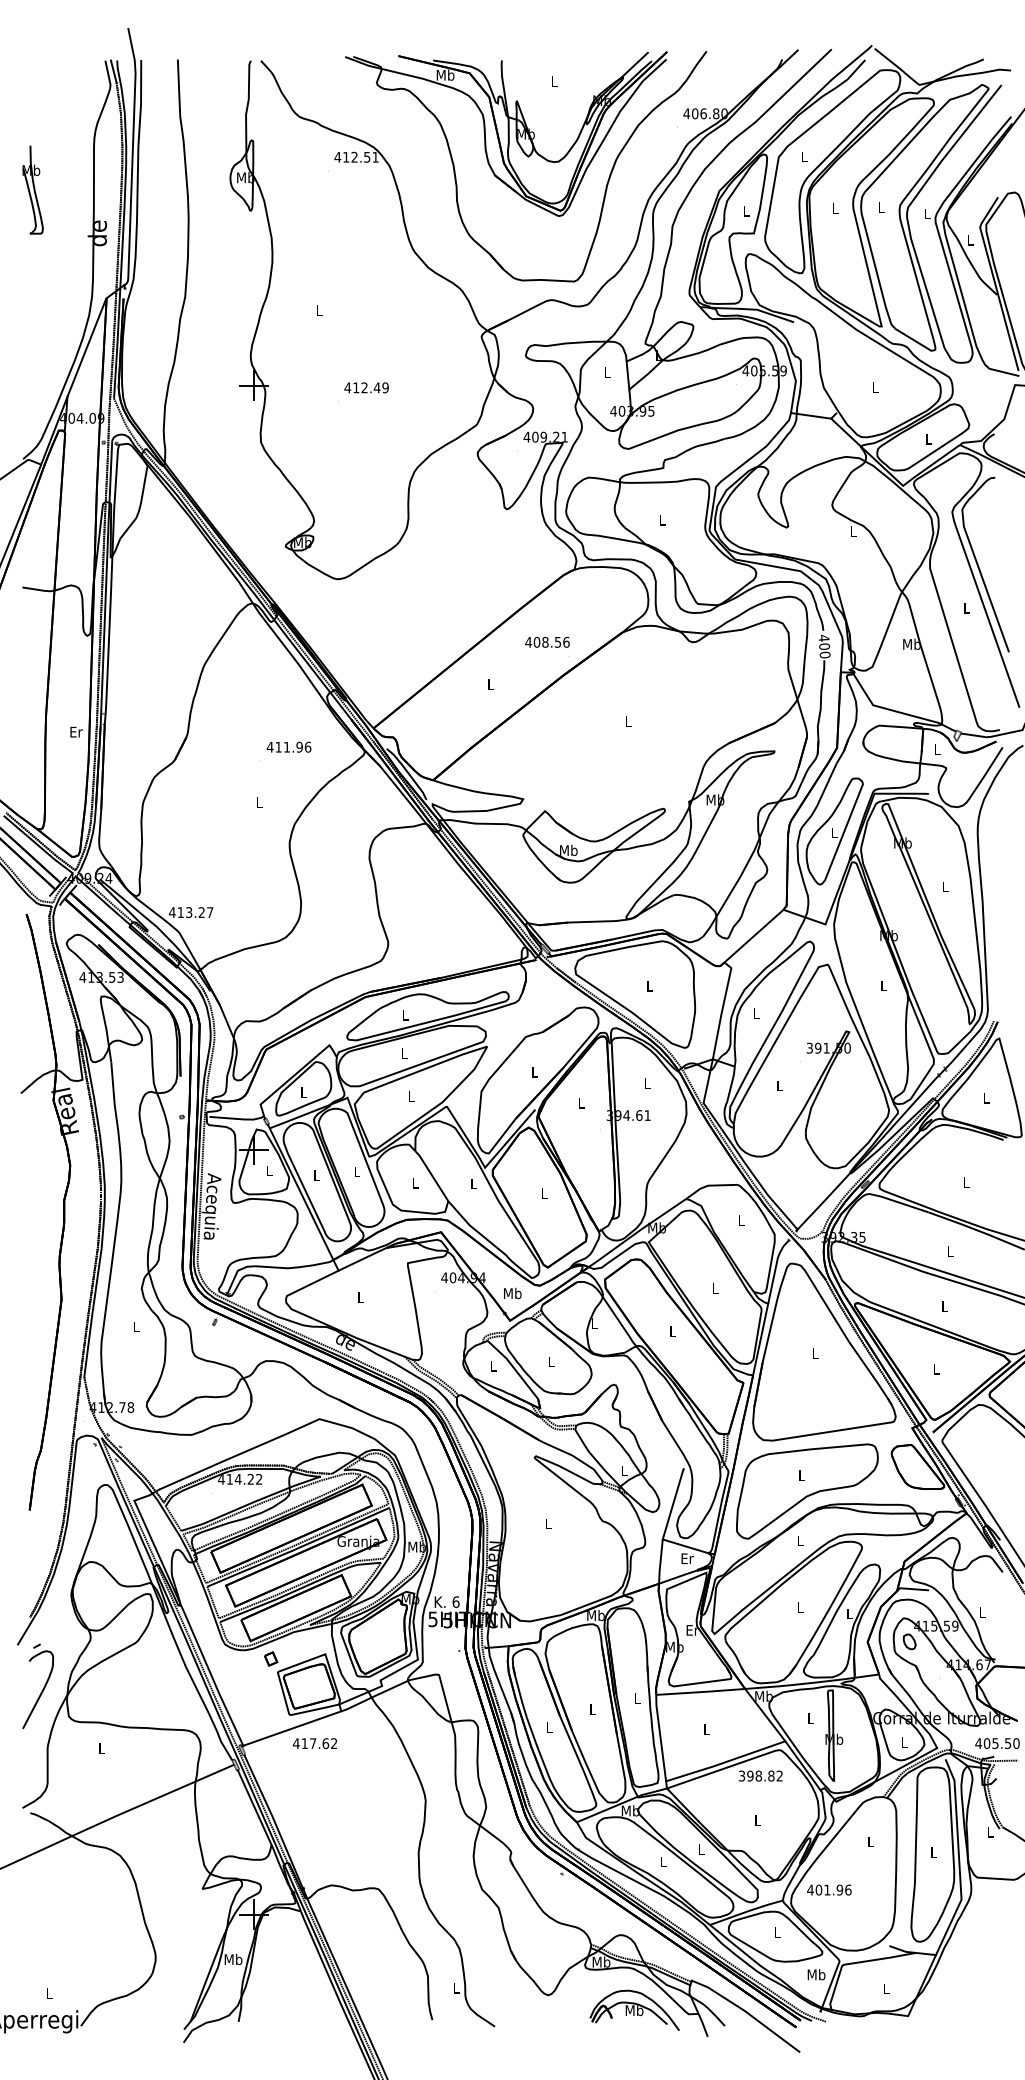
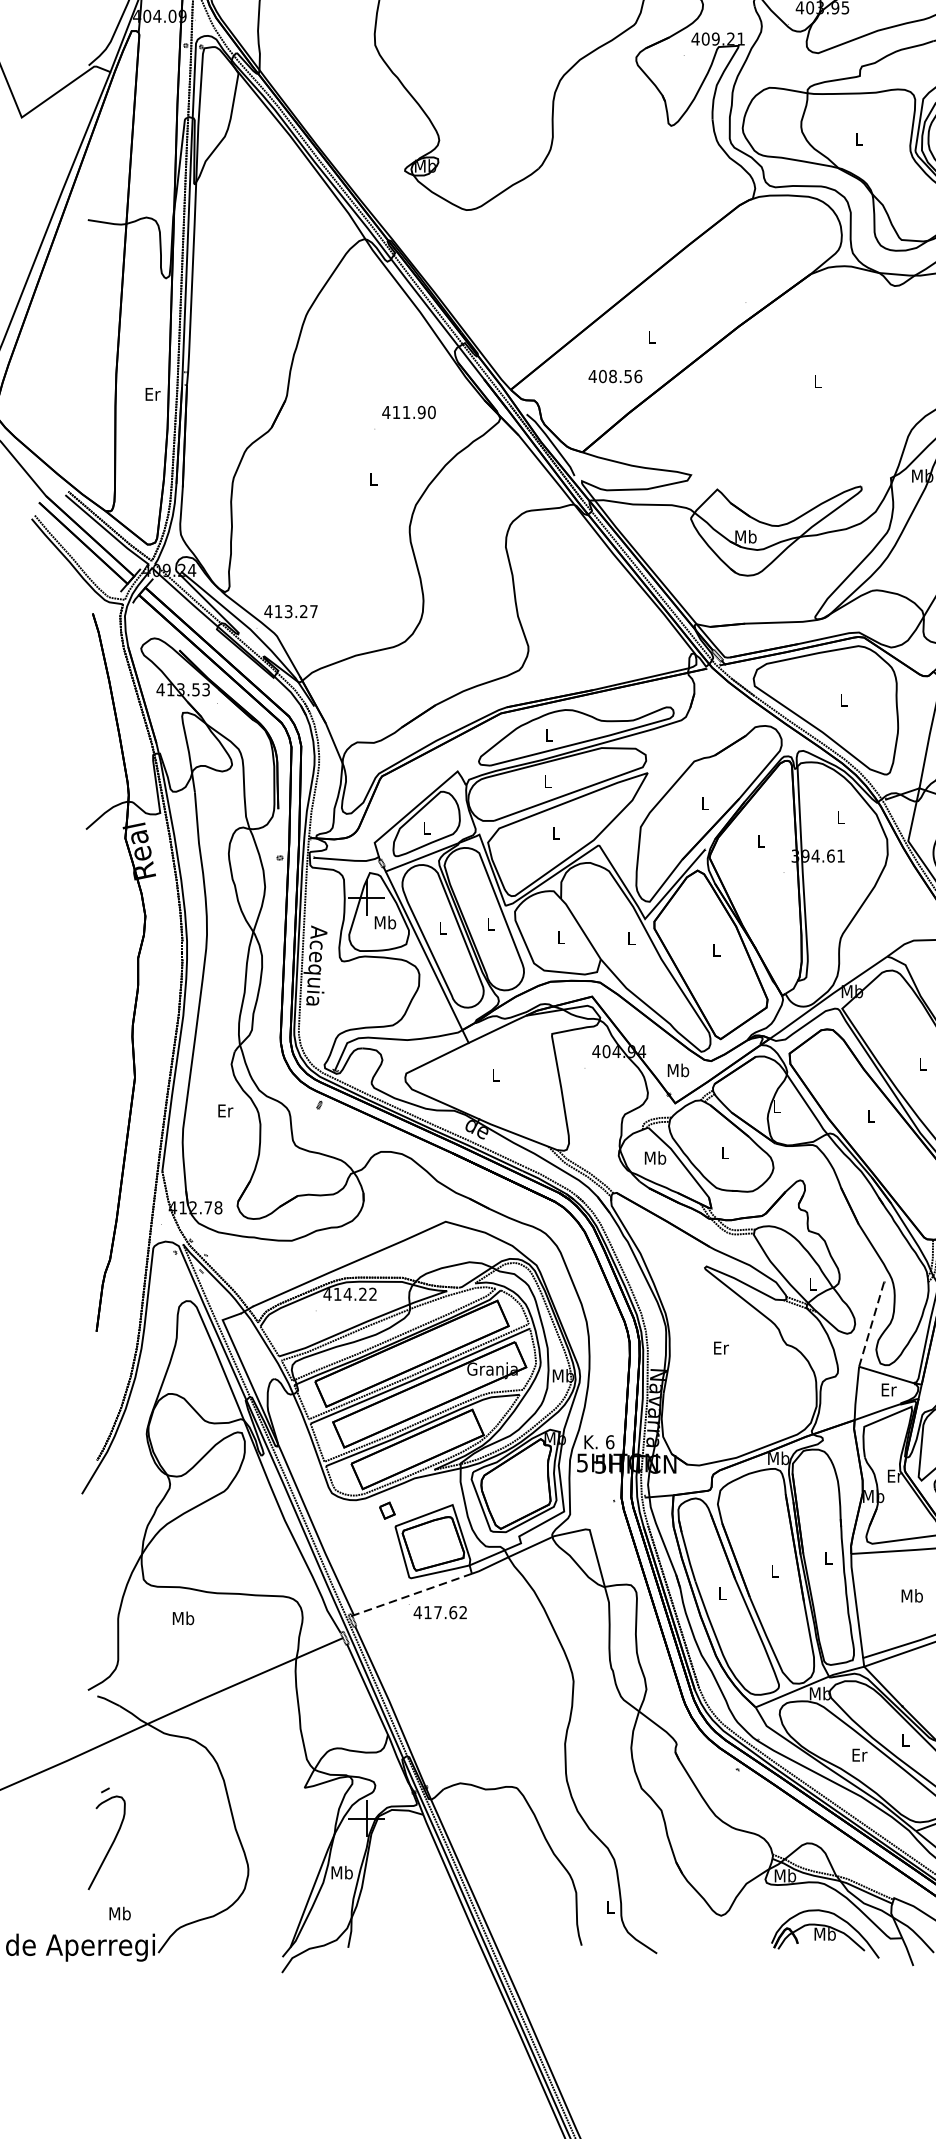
text: (547, 641) -> (615, 375), moved
text: (308, 746) -> (432, 411), 411.96 -> 411.90
text: (269, 1170) -> (385, 922), L -> Mb
text: (136, 1326) -> (225, 1110), L -> Er
text: (493, 1365) -> (655, 1157), L -> Mb
line: (673, 1504) -> (872, 1324), solid -> dashed
text: (548, 1523) -> (721, 1347), L -> Er
part: (38, 1685) -> (107, 1837), moved
line: (292, 1728) -> (413, 1594), solid -> dashed
text: (706, 1729) -> (911, 1595), L -> Mb
text: (101, 1747) -> (183, 1617), L -> Mb
text: (663, 1861) -> (860, 1754), L -> Er
text: (49, 1993) -> (120, 1913), L -> Mb

